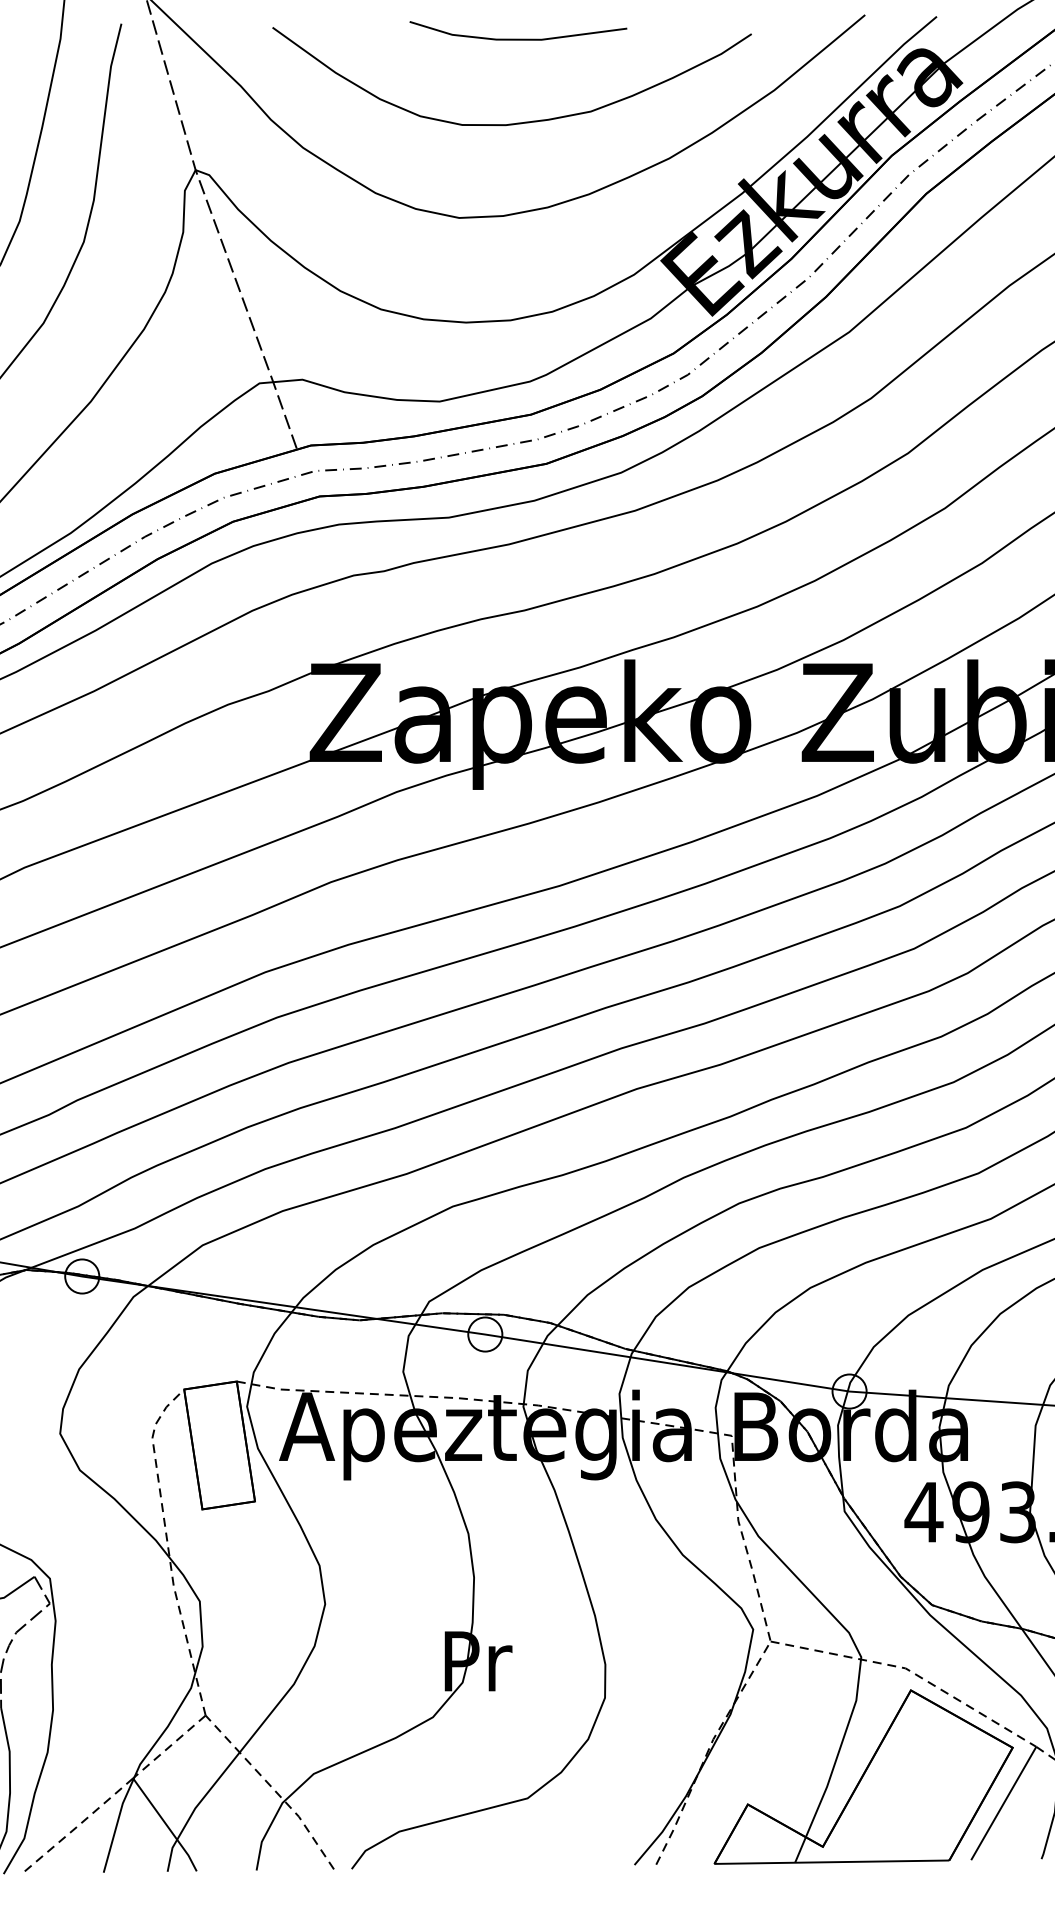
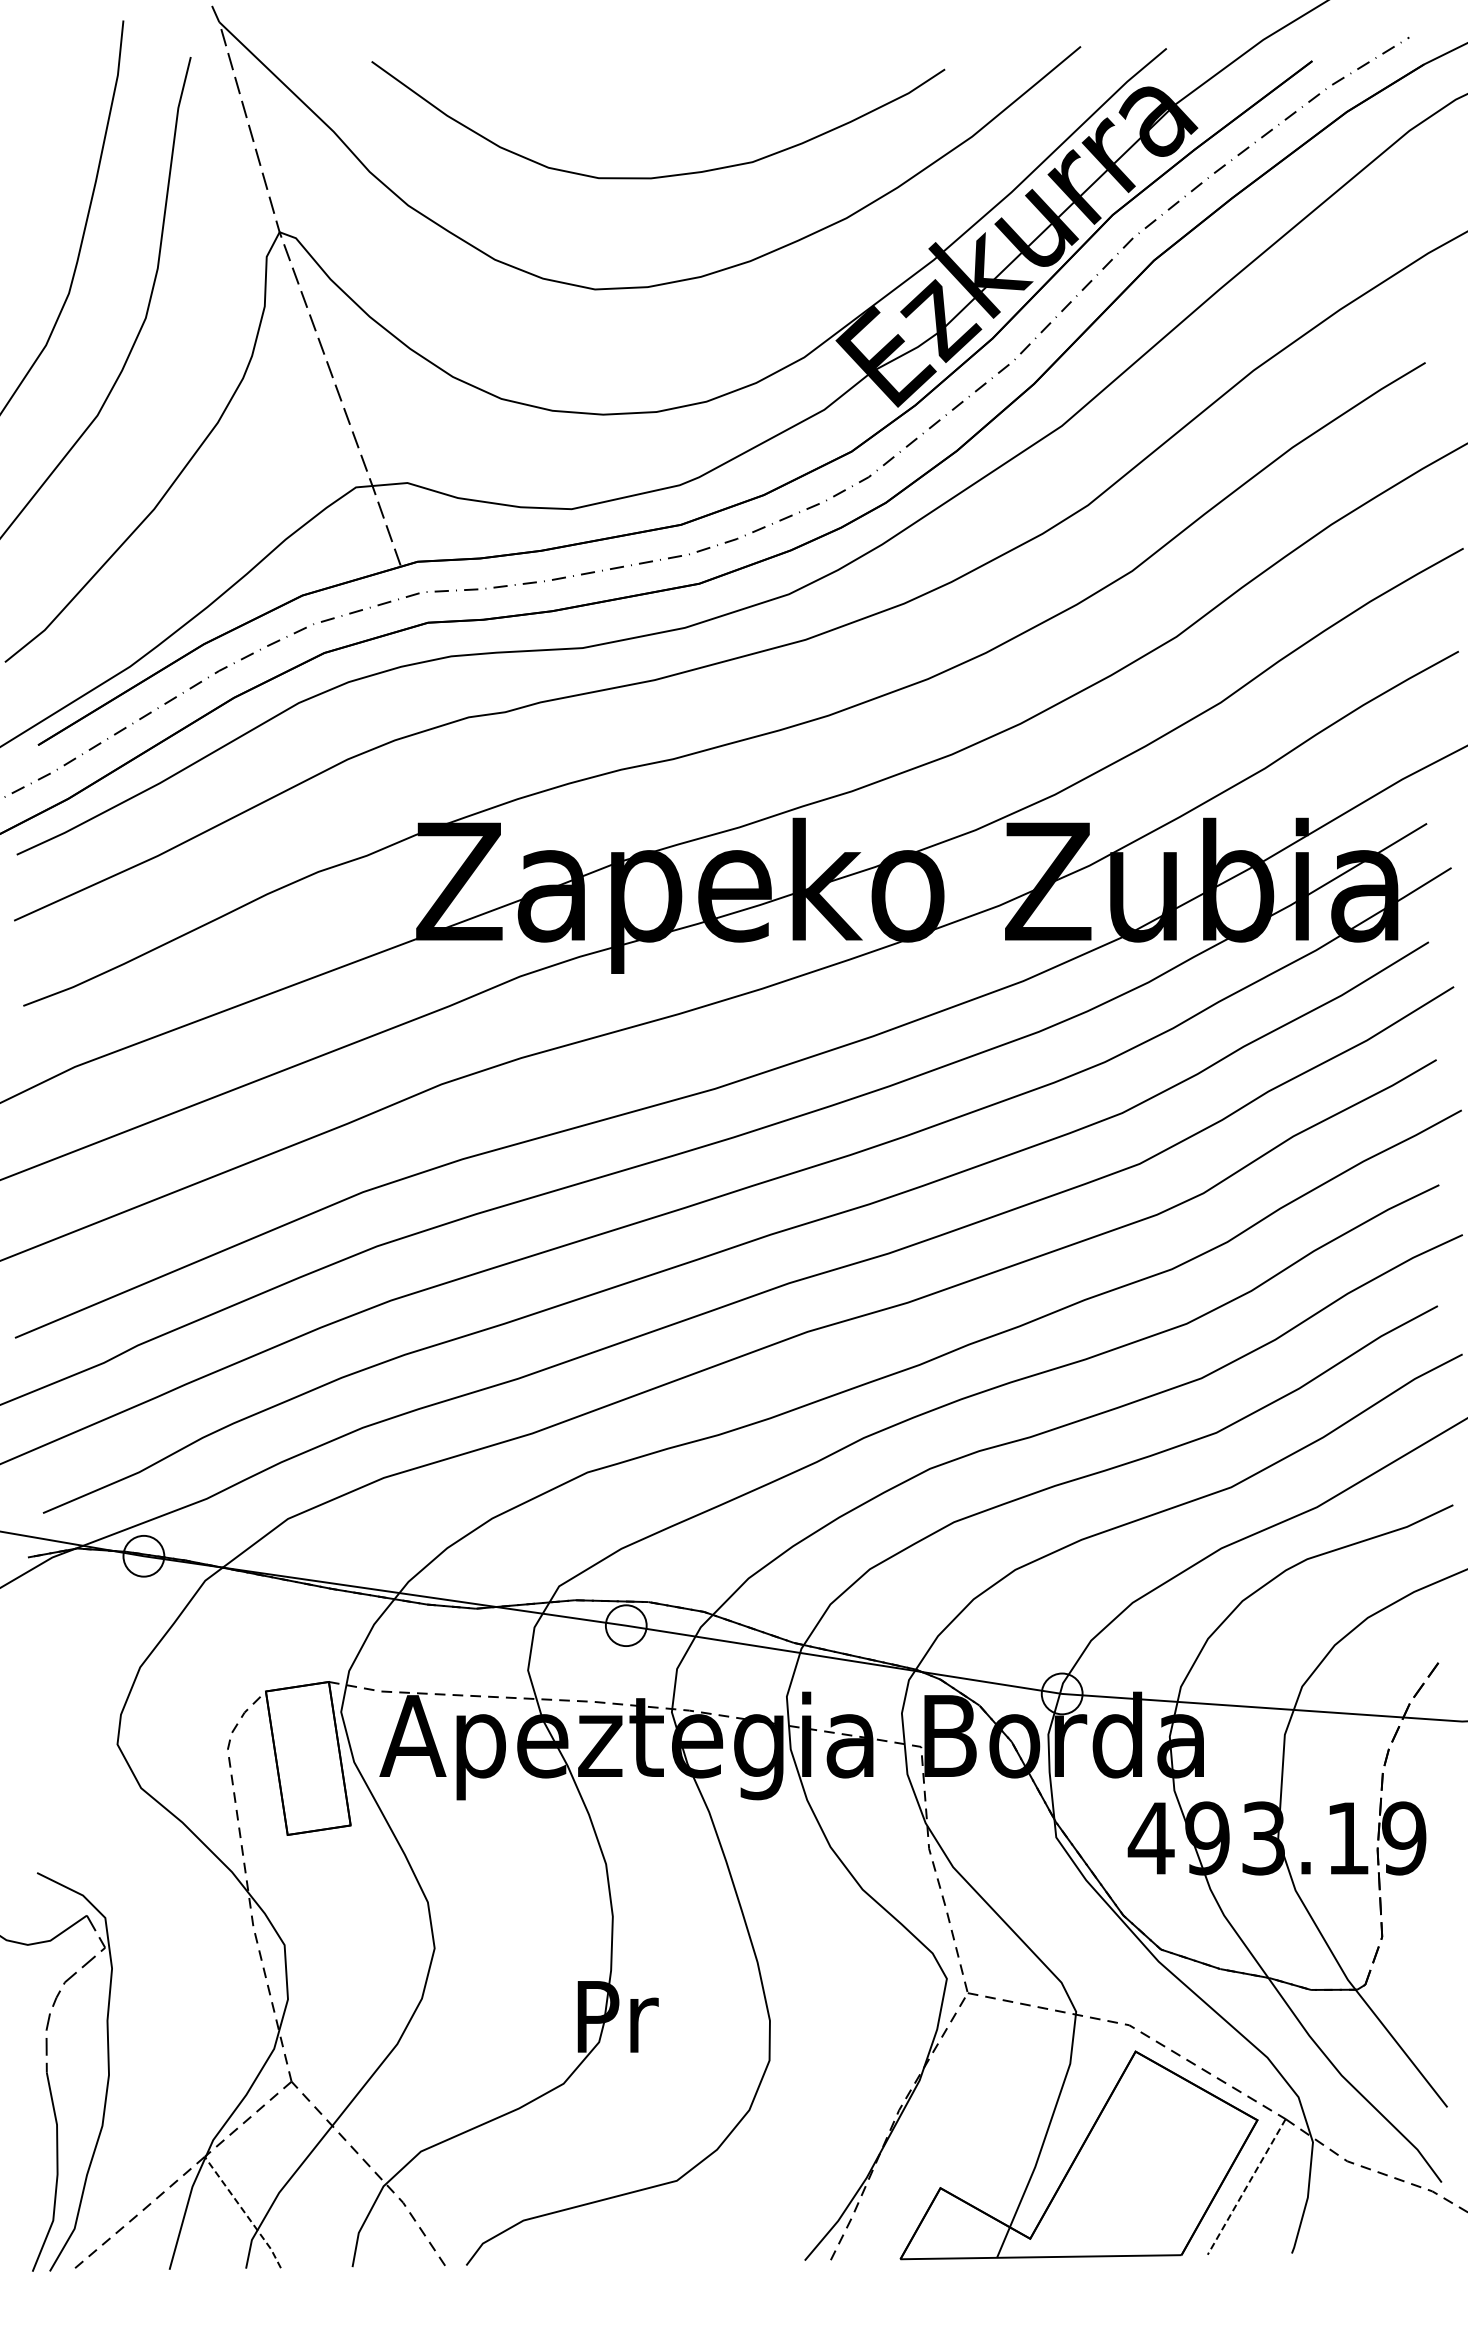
line: (518, 39) -> (665, 75), removed
line: (1003, 1803) -> (1246, 2187), solid -> dashed
line: (166, 1824) -> (244, 2211), solid -> dashed

